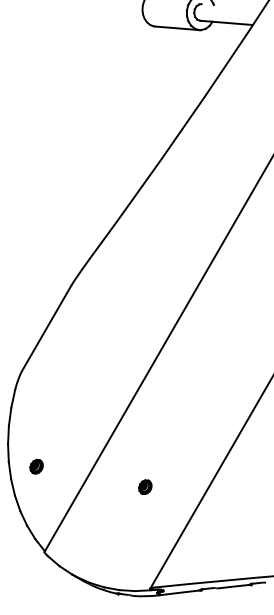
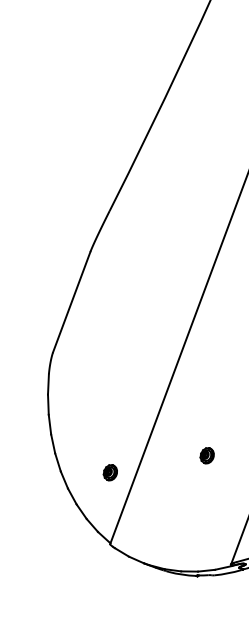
part: (36, 466) -> (110, 472), moved

